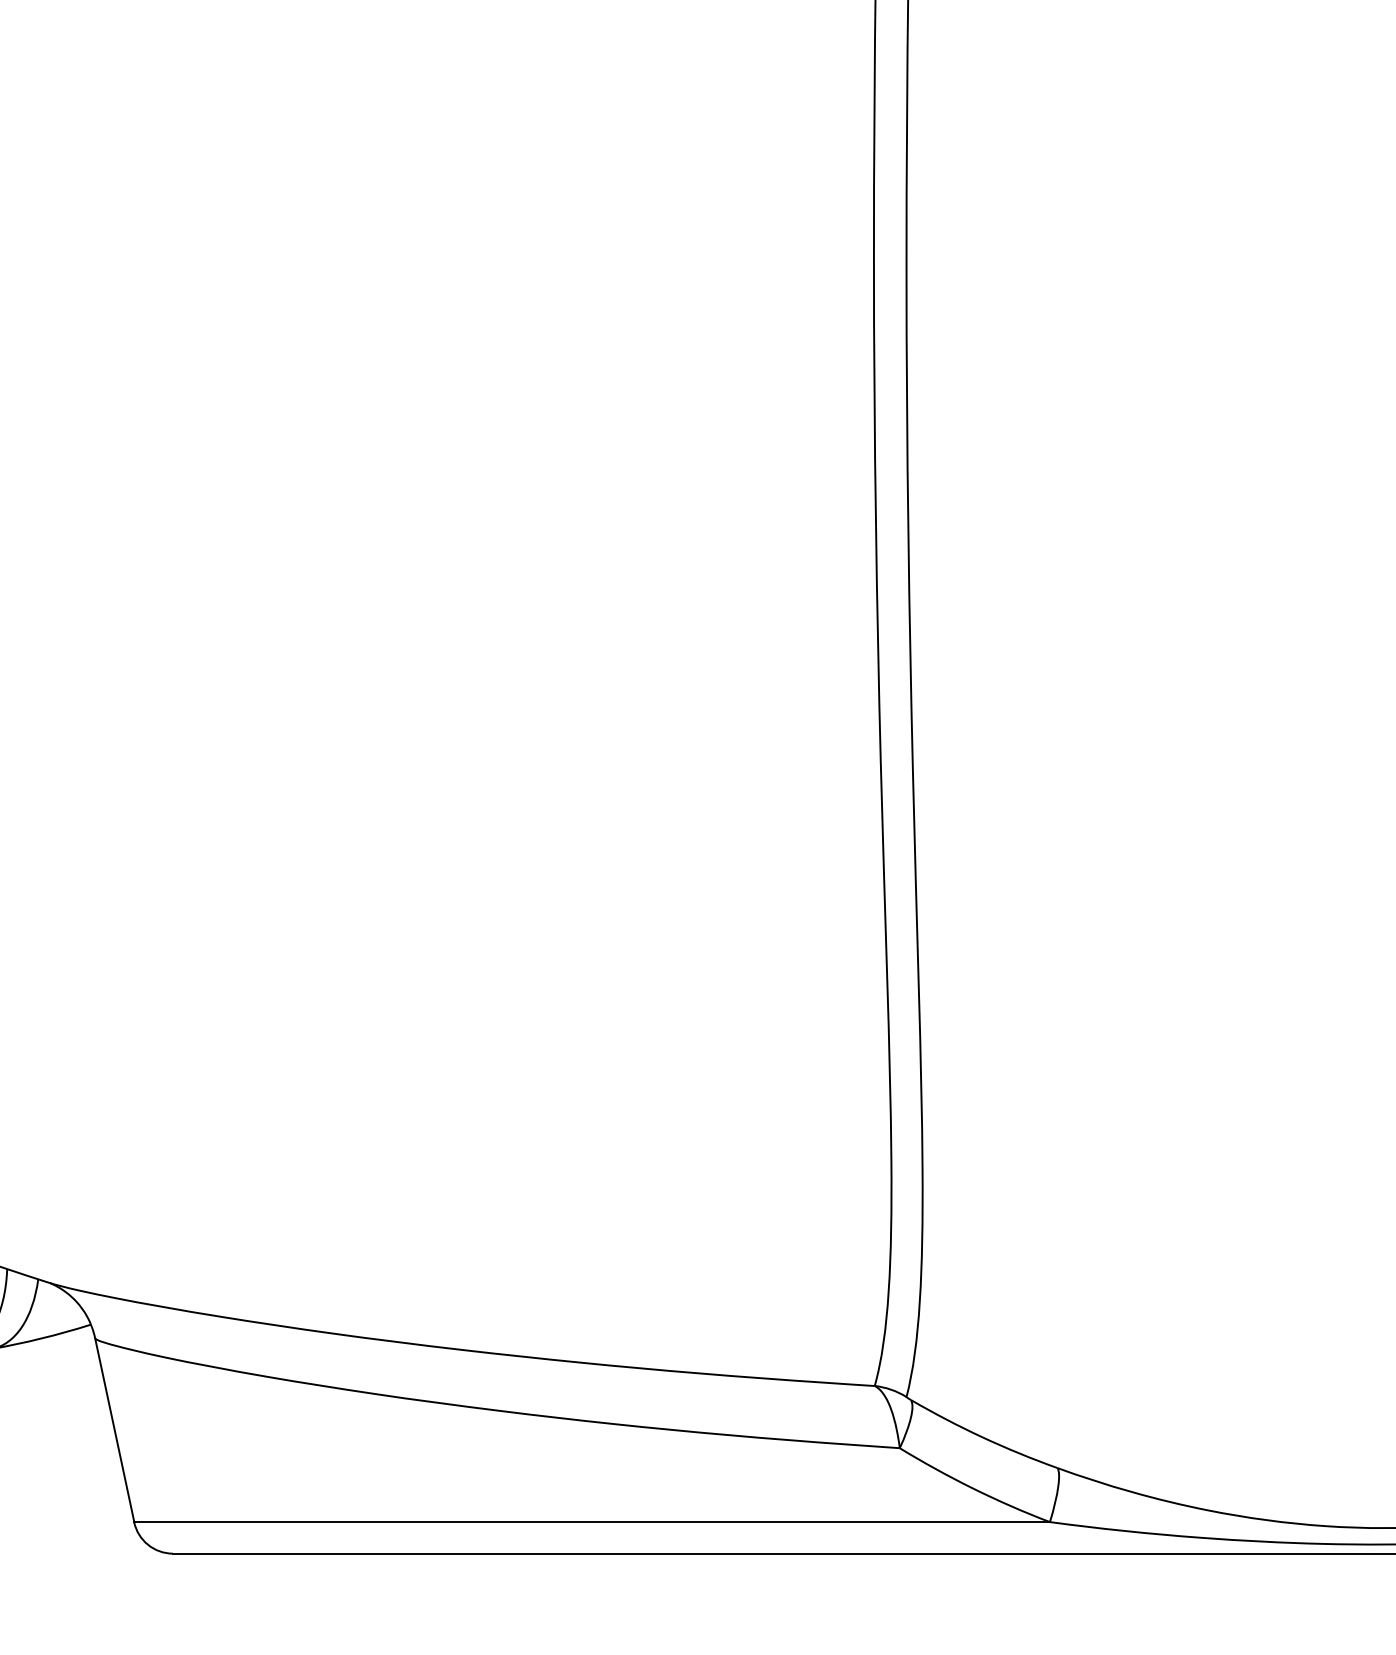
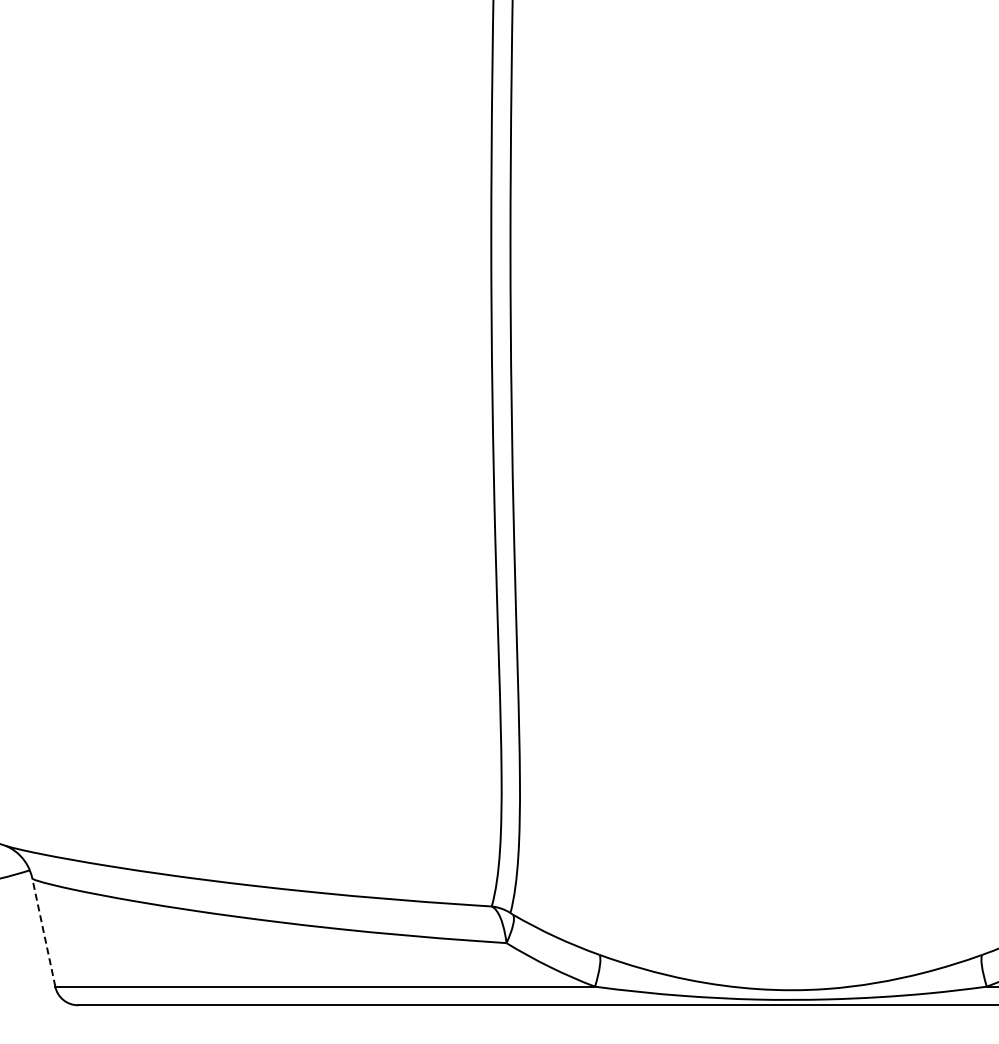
line: (114, 1430) -> (43, 932), solid -> dashed

